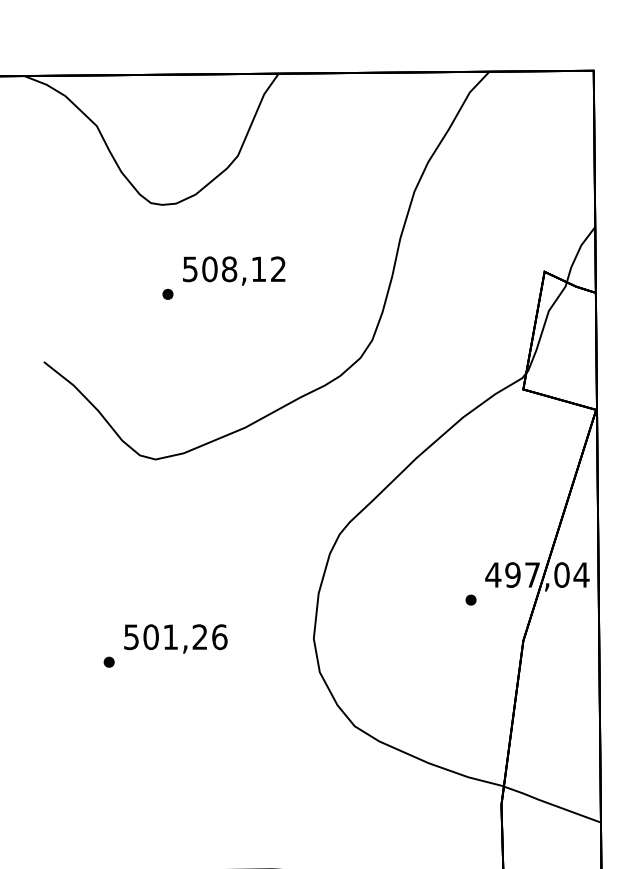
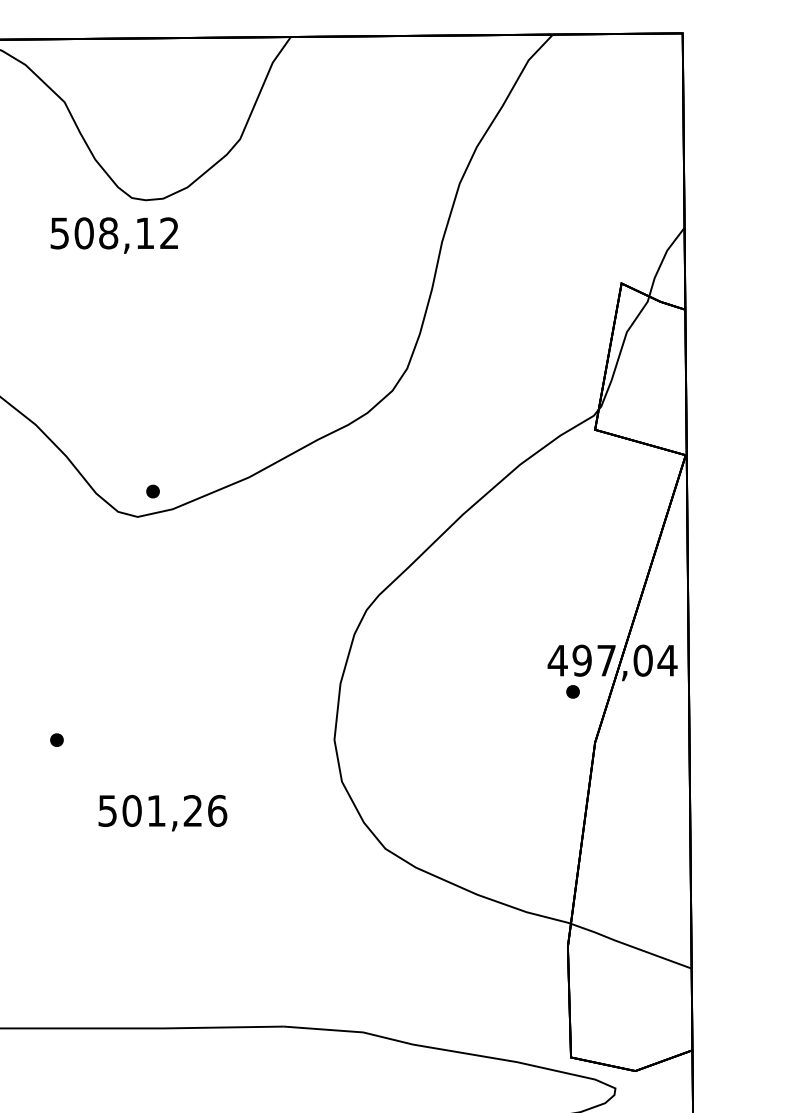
text: (233, 271) -> (113, 235), moved
part: (167, 294) -> (152, 491), moved
part: (470, 599) -> (572, 691), moved
text: (175, 639) -> (162, 813), moved
part: (108, 661) -> (56, 739), moved

